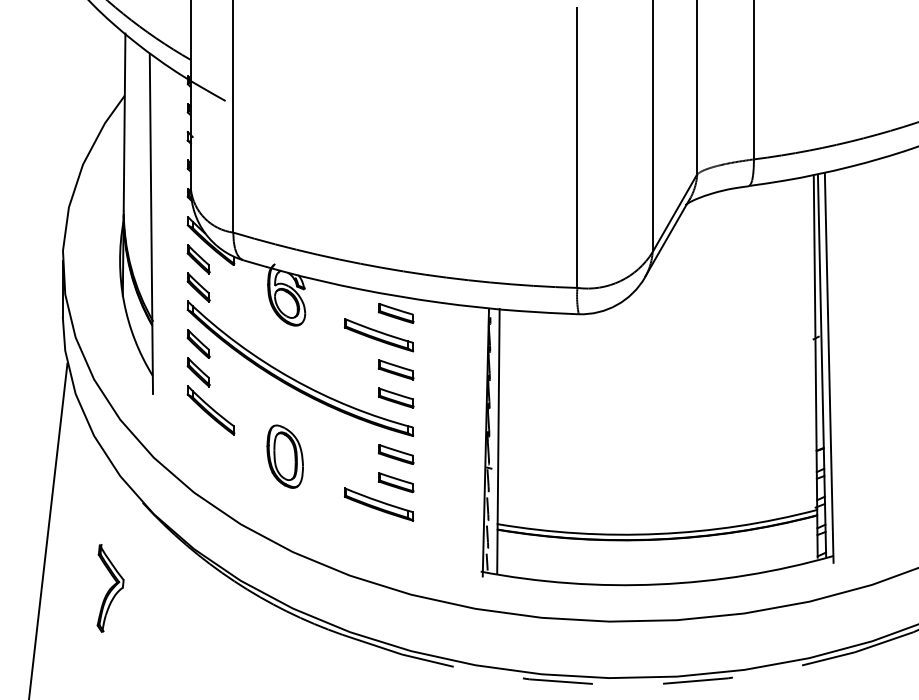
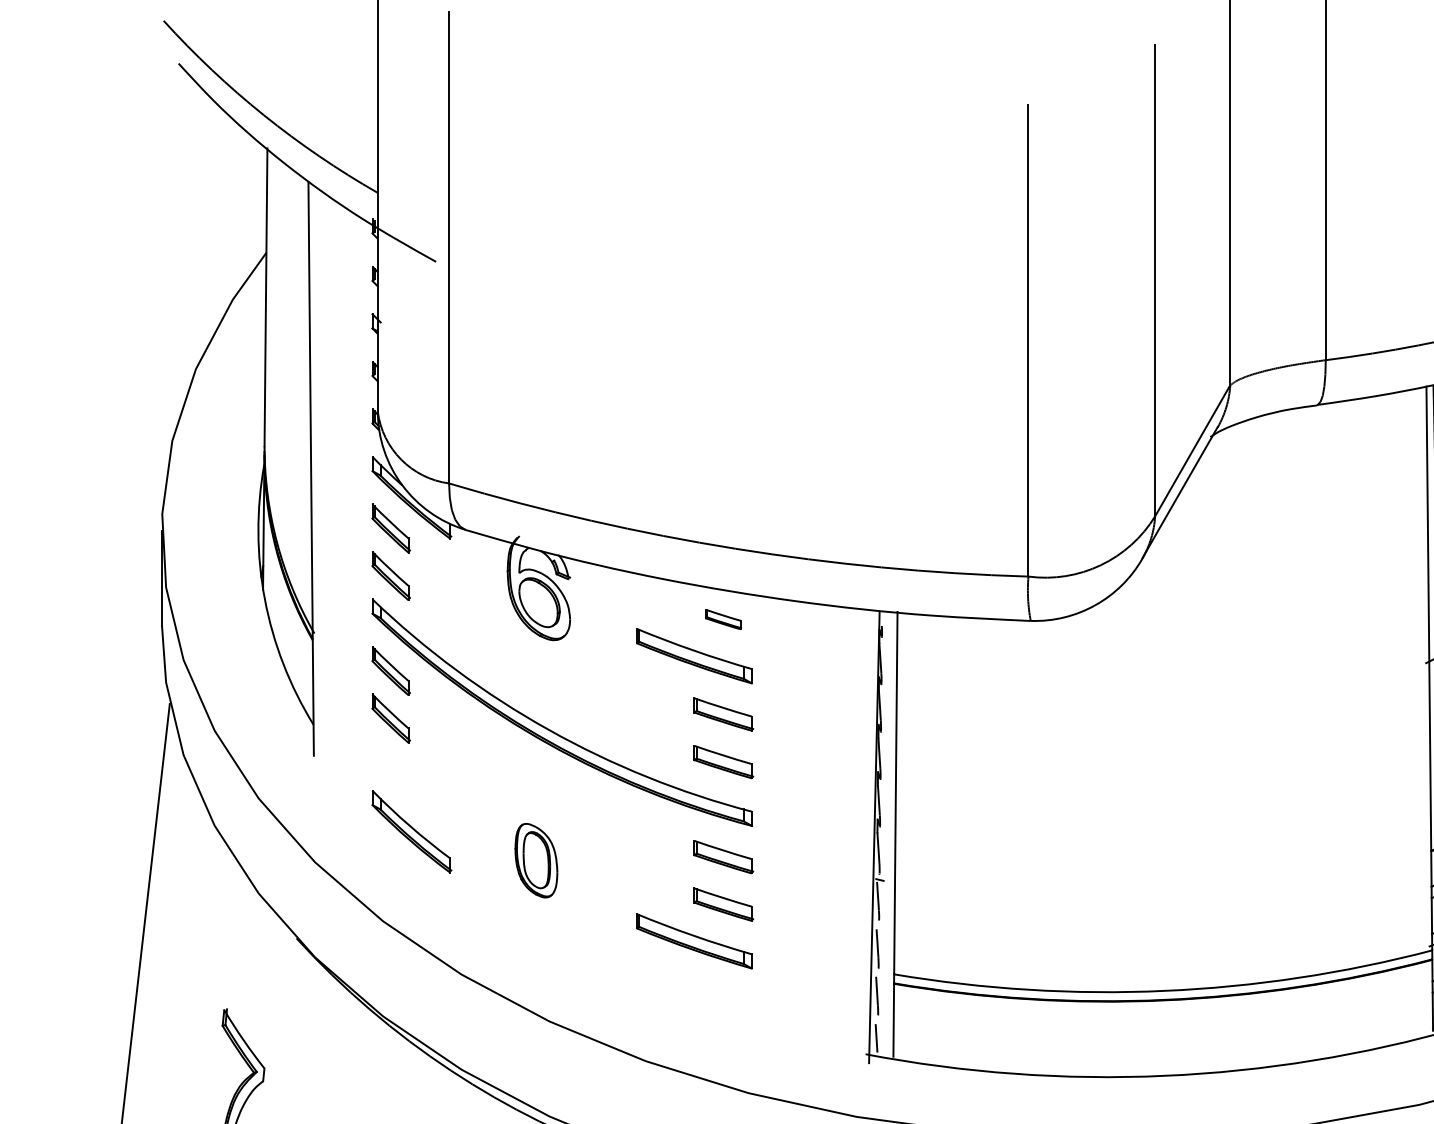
part: (396, 313) -> (723, 619), size x0.6
part: (210, 410) -> (410, 831), moved
part: (284, 456) -> (535, 860), size x0.7

